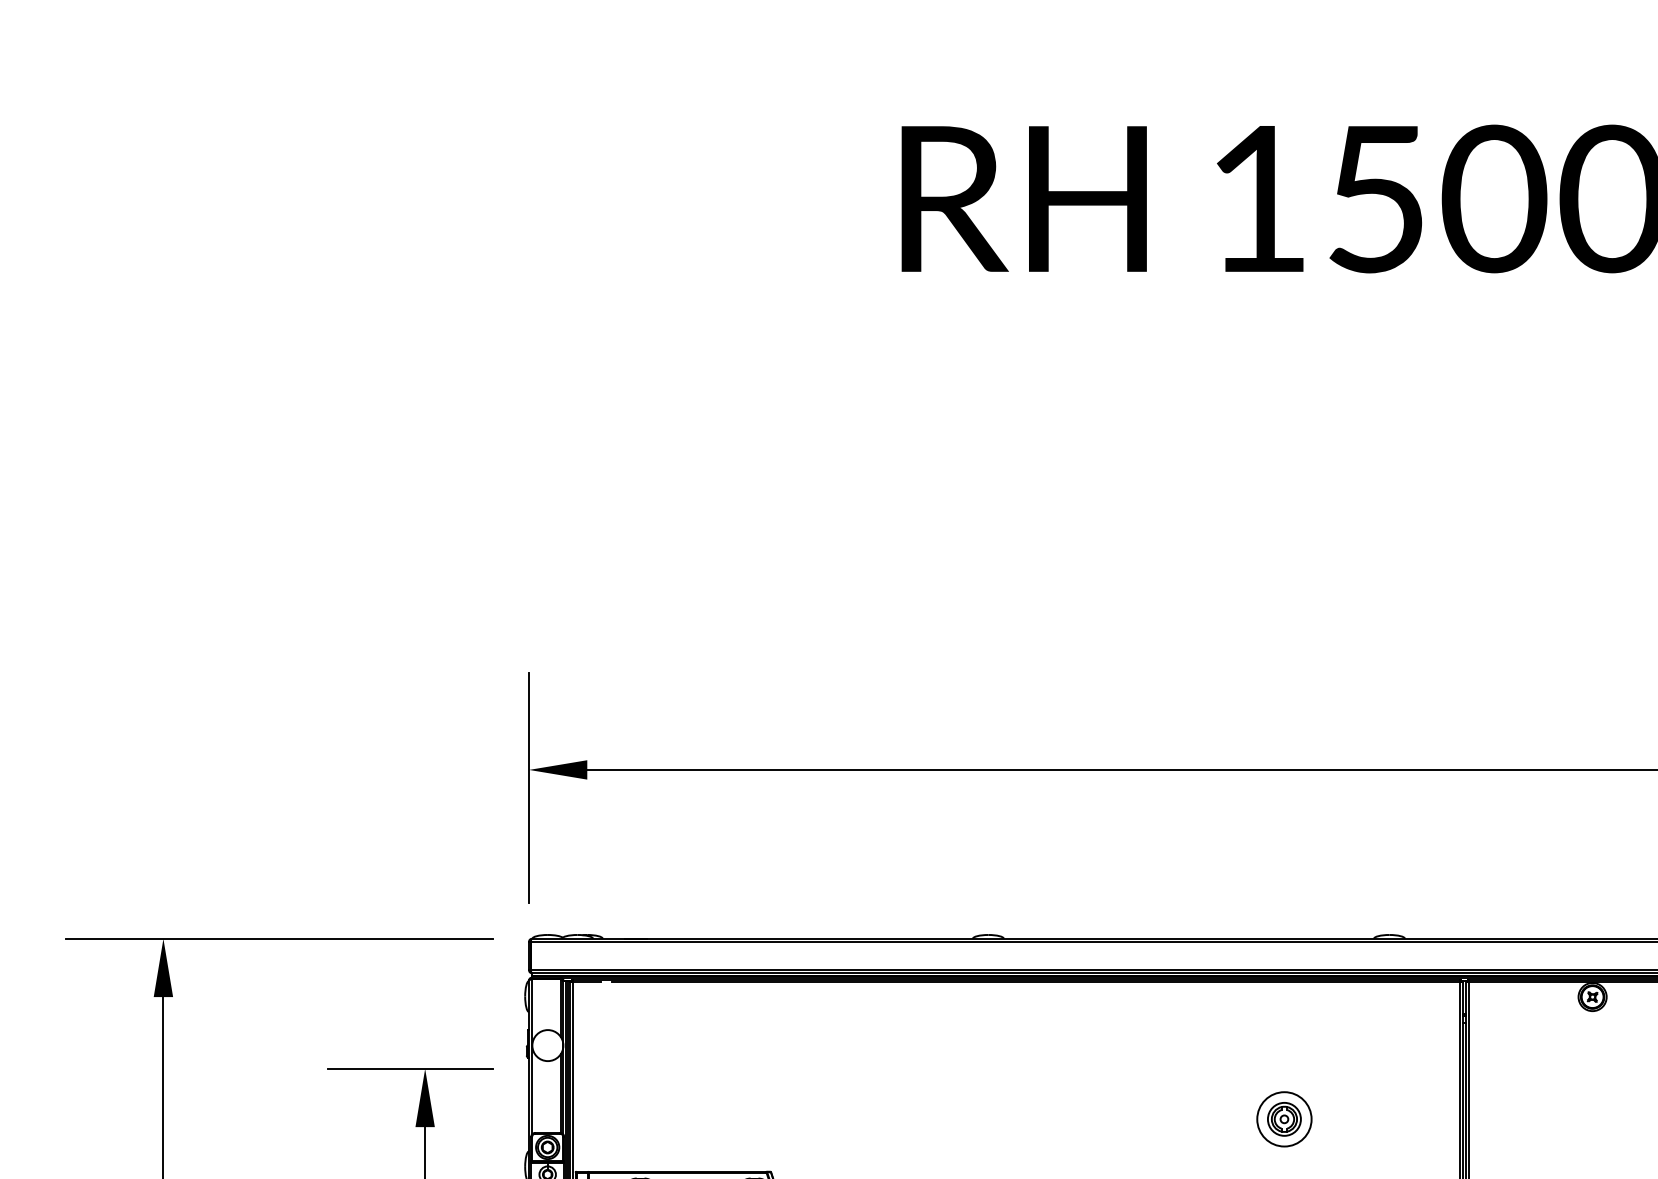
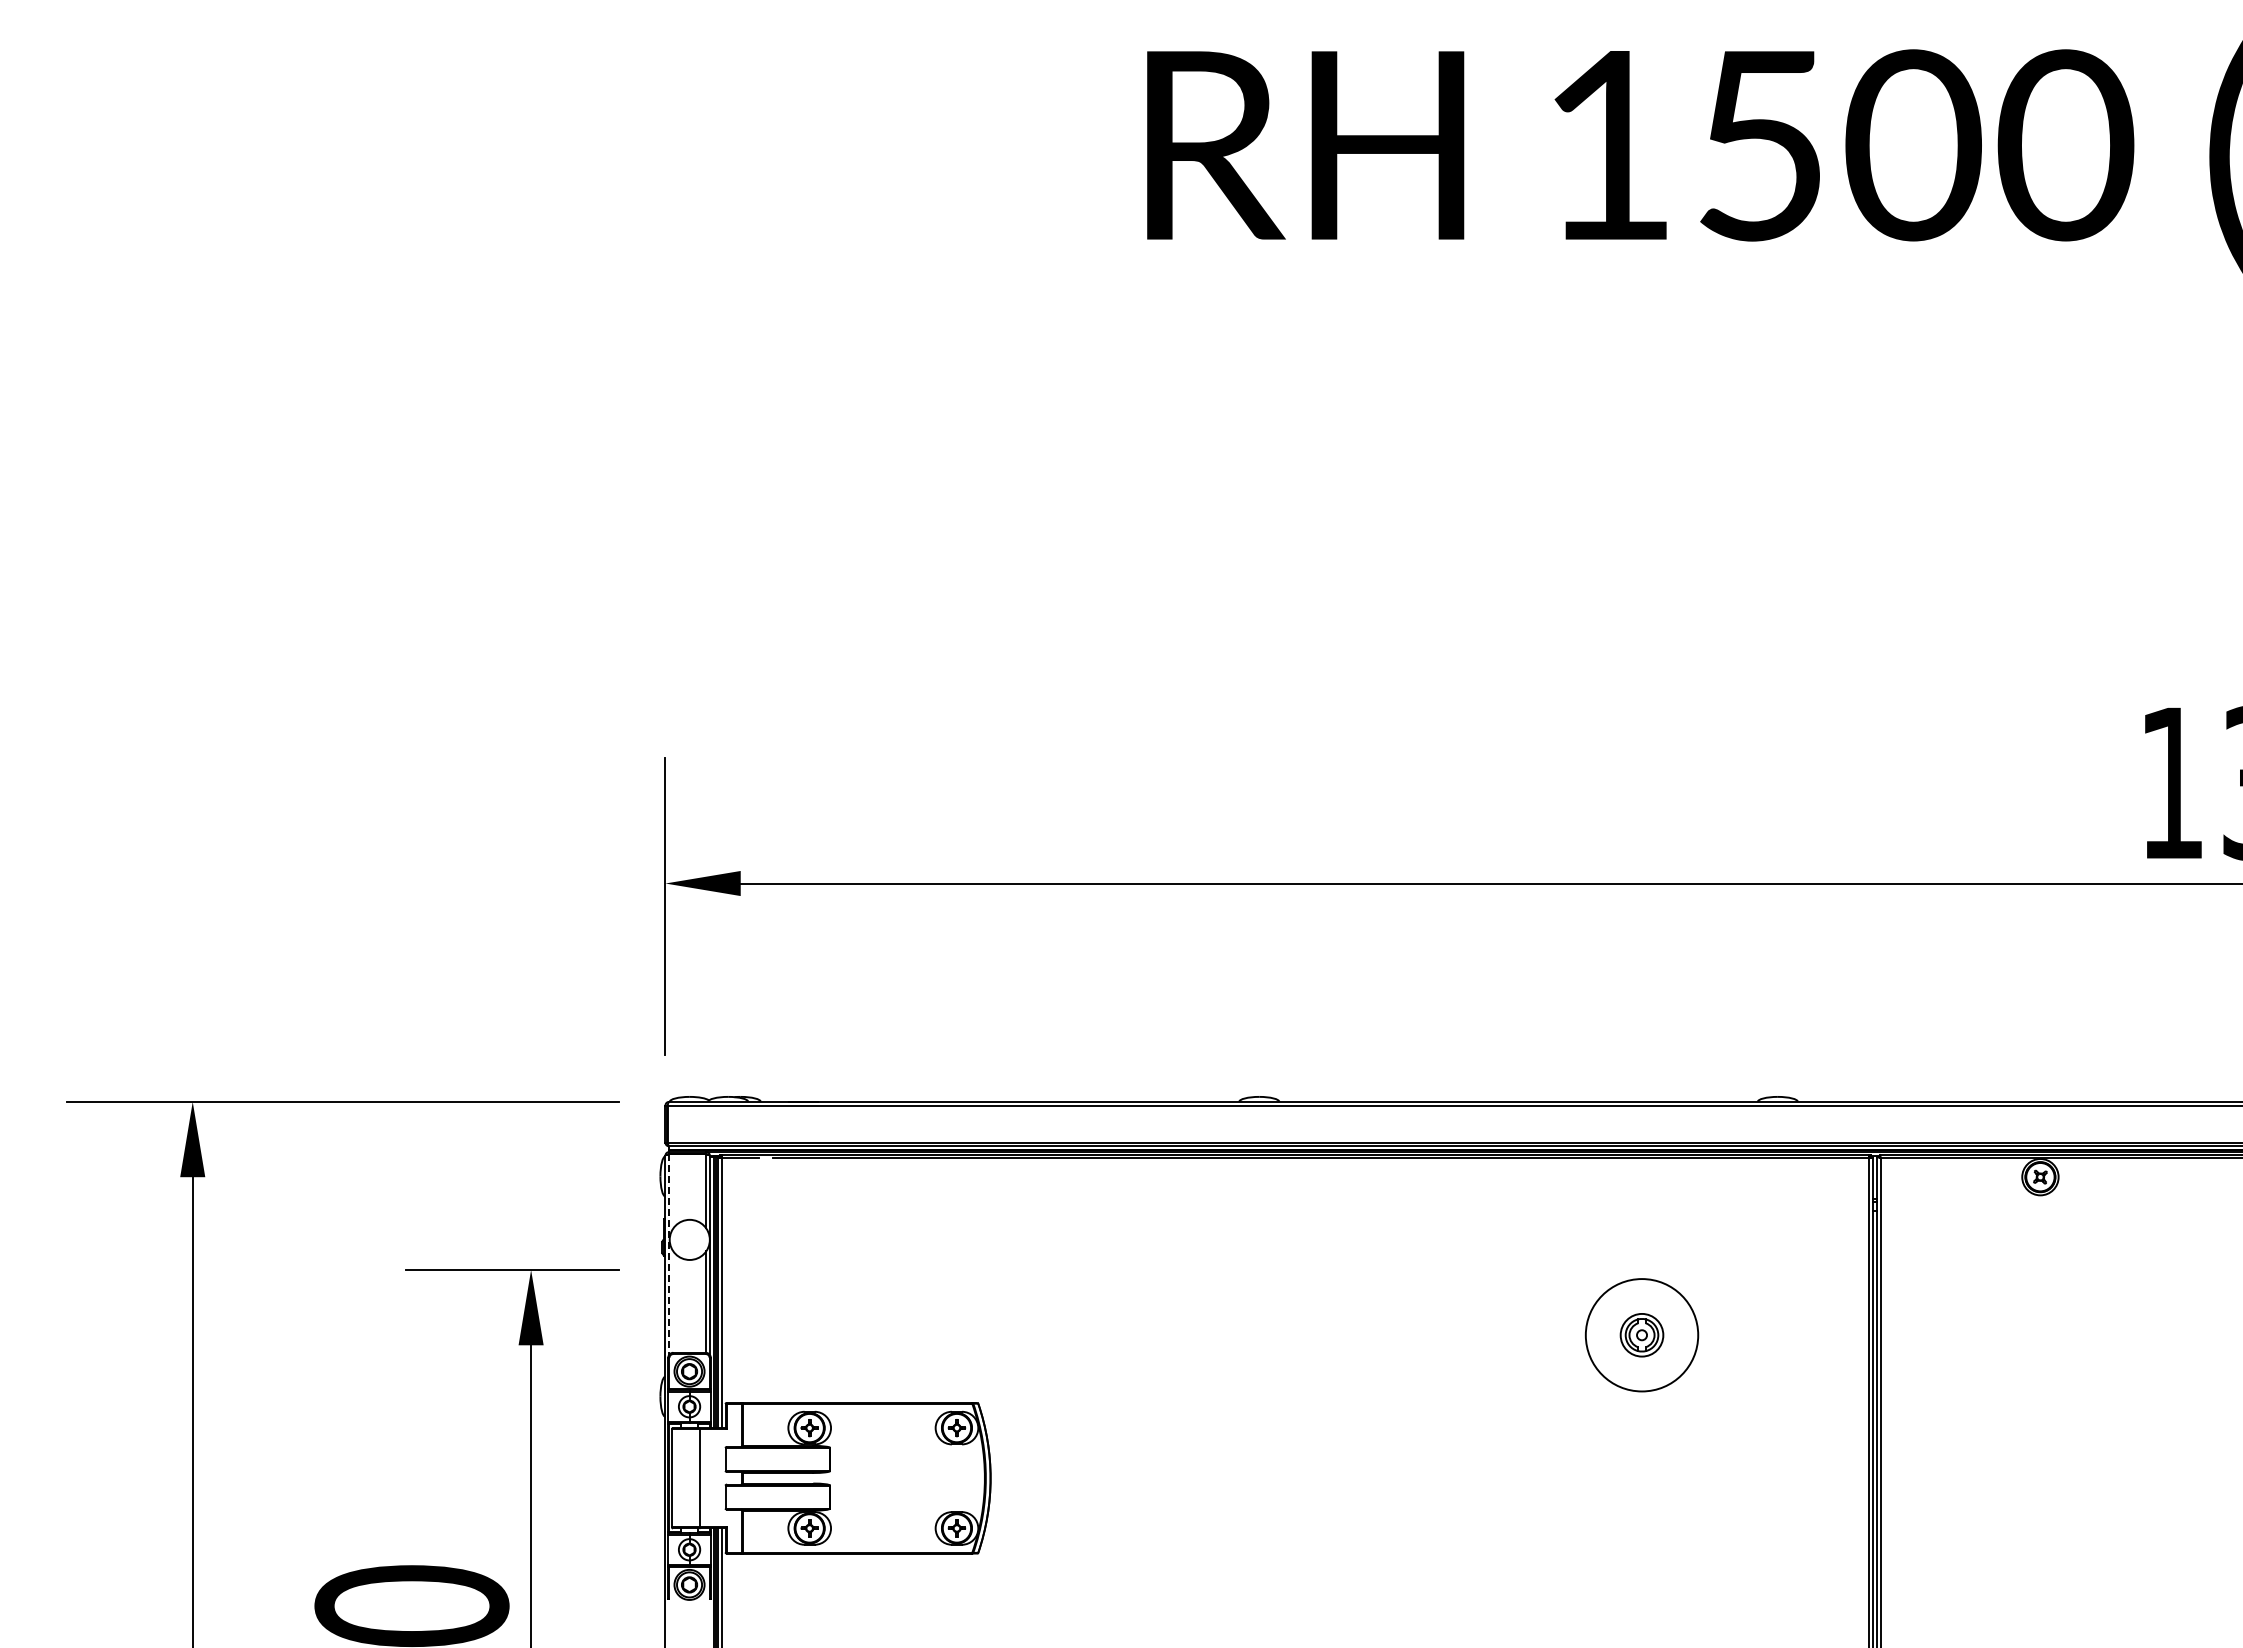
line: (532, 1057) -> (669, 1255), solid -> dashed
circle: (1284, 1119) -> (1641, 1335), size x1.6

